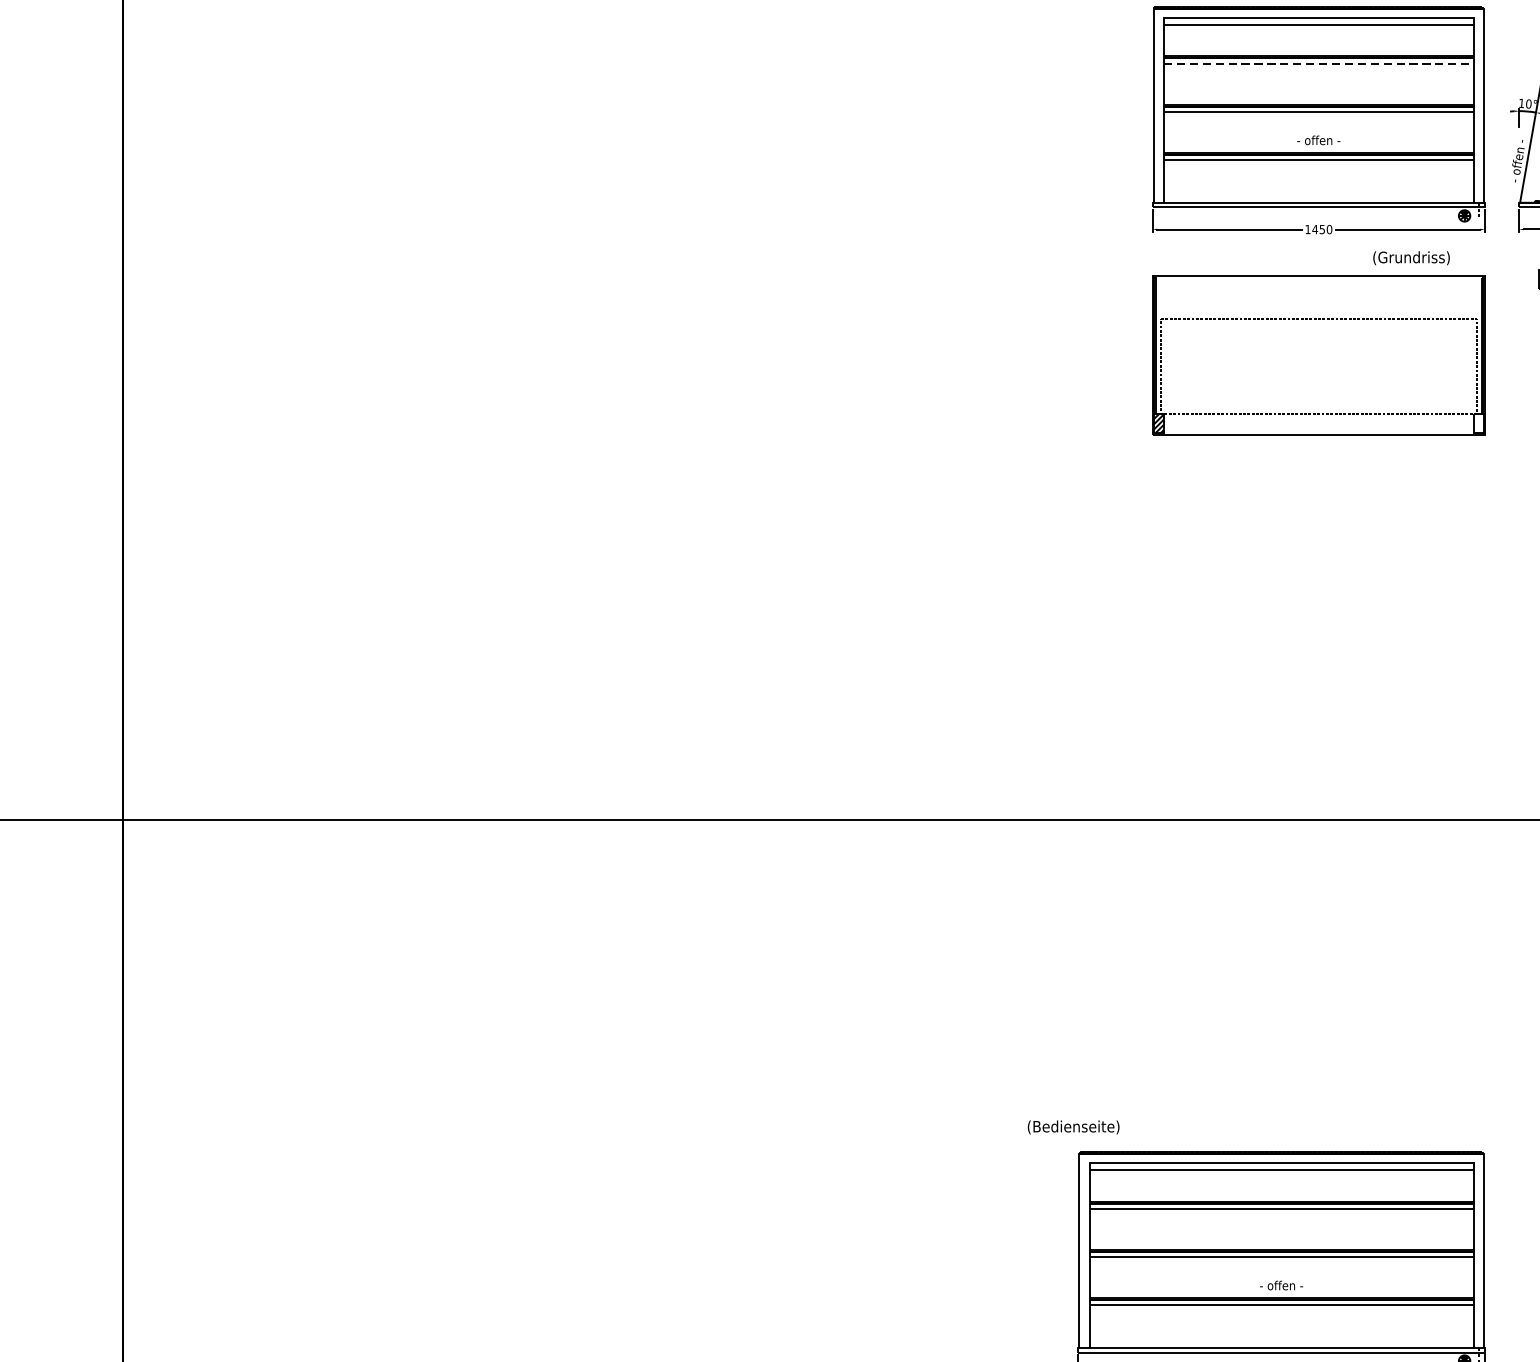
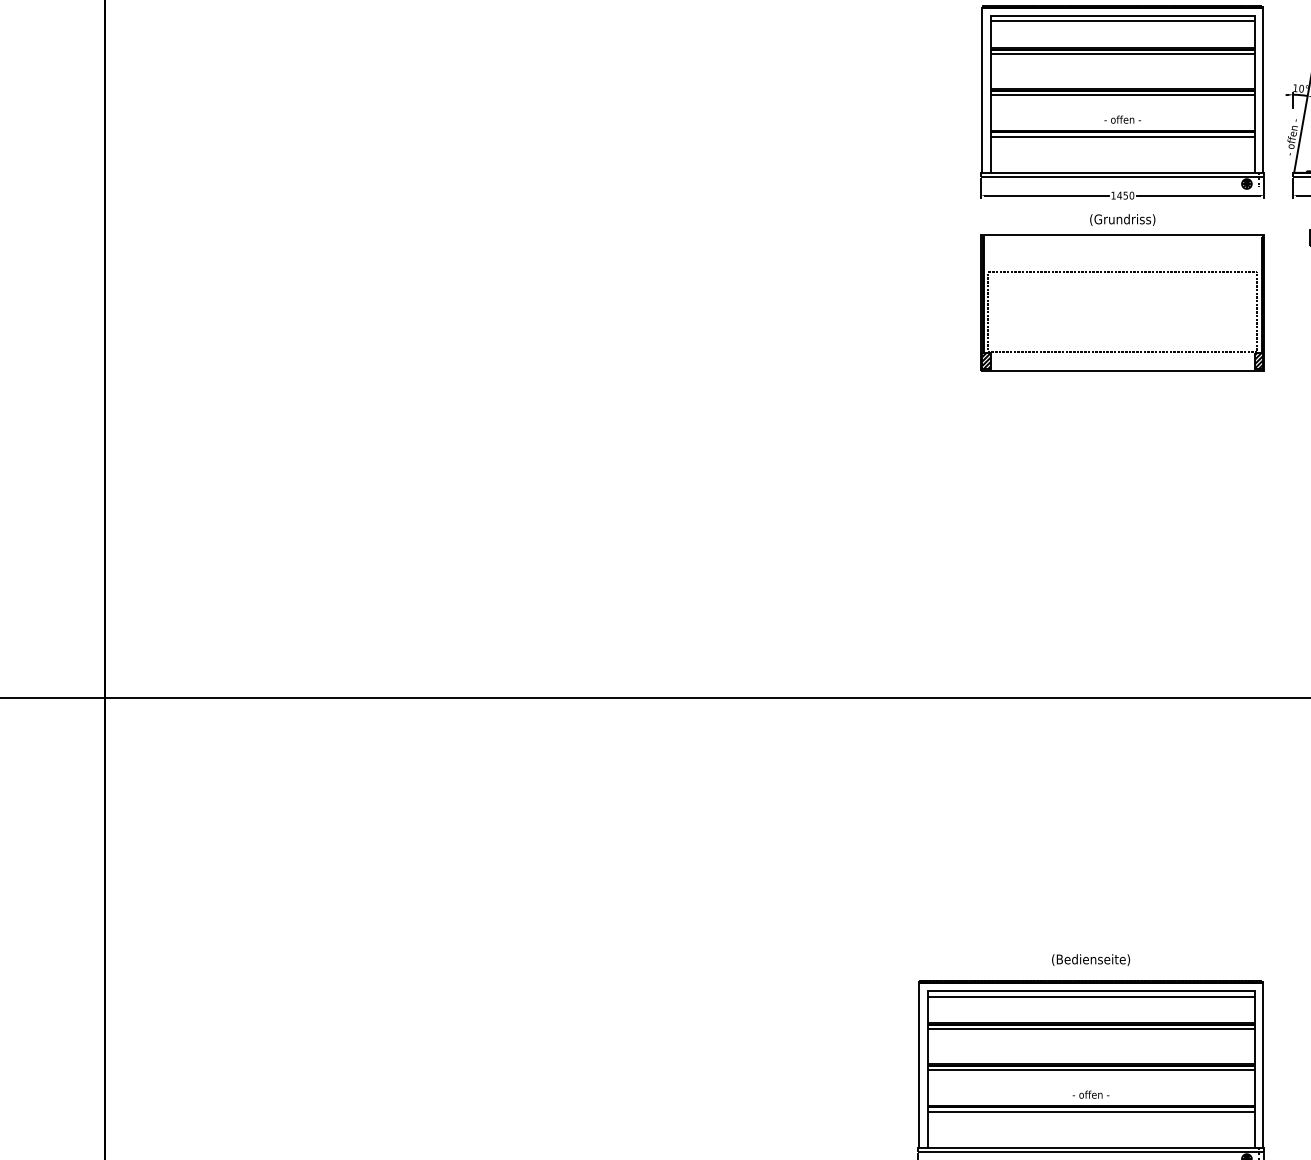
line: (1318, 63) -> (1122, 54), dashed -> solid
text: (1411, 257) -> (1122, 219), moved
hatch: (1478, 423) -> (1258, 360), added
text: (1073, 1126) -> (1090, 959), moved

